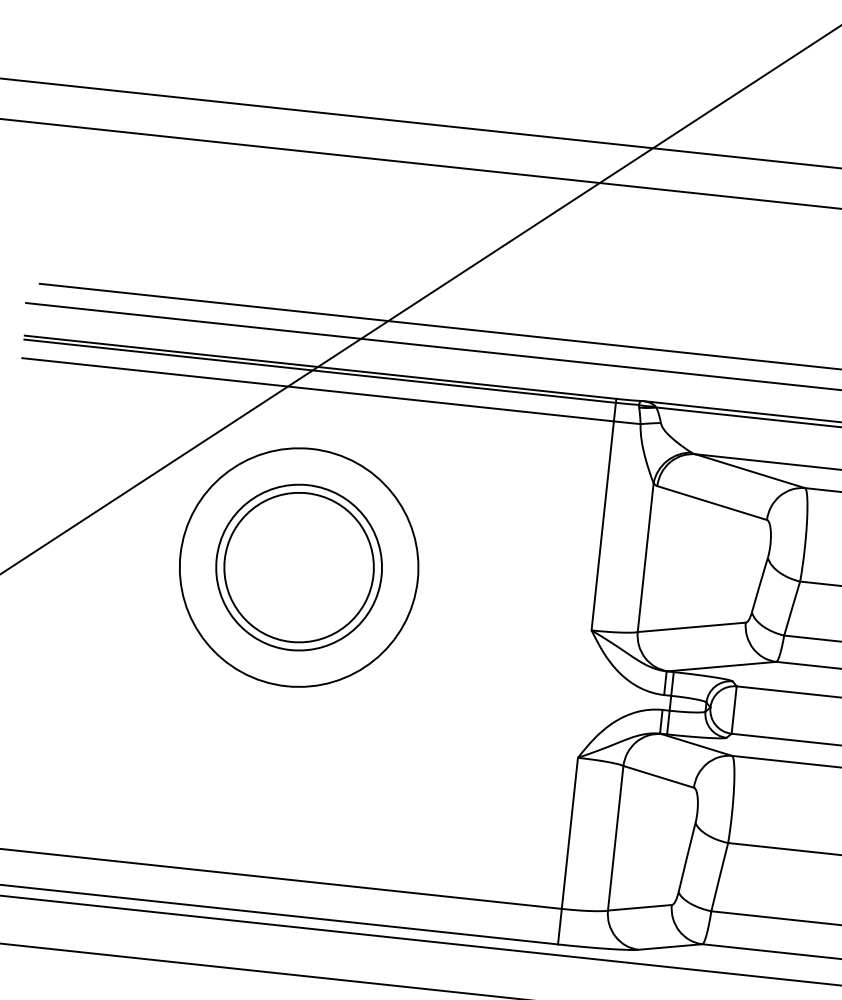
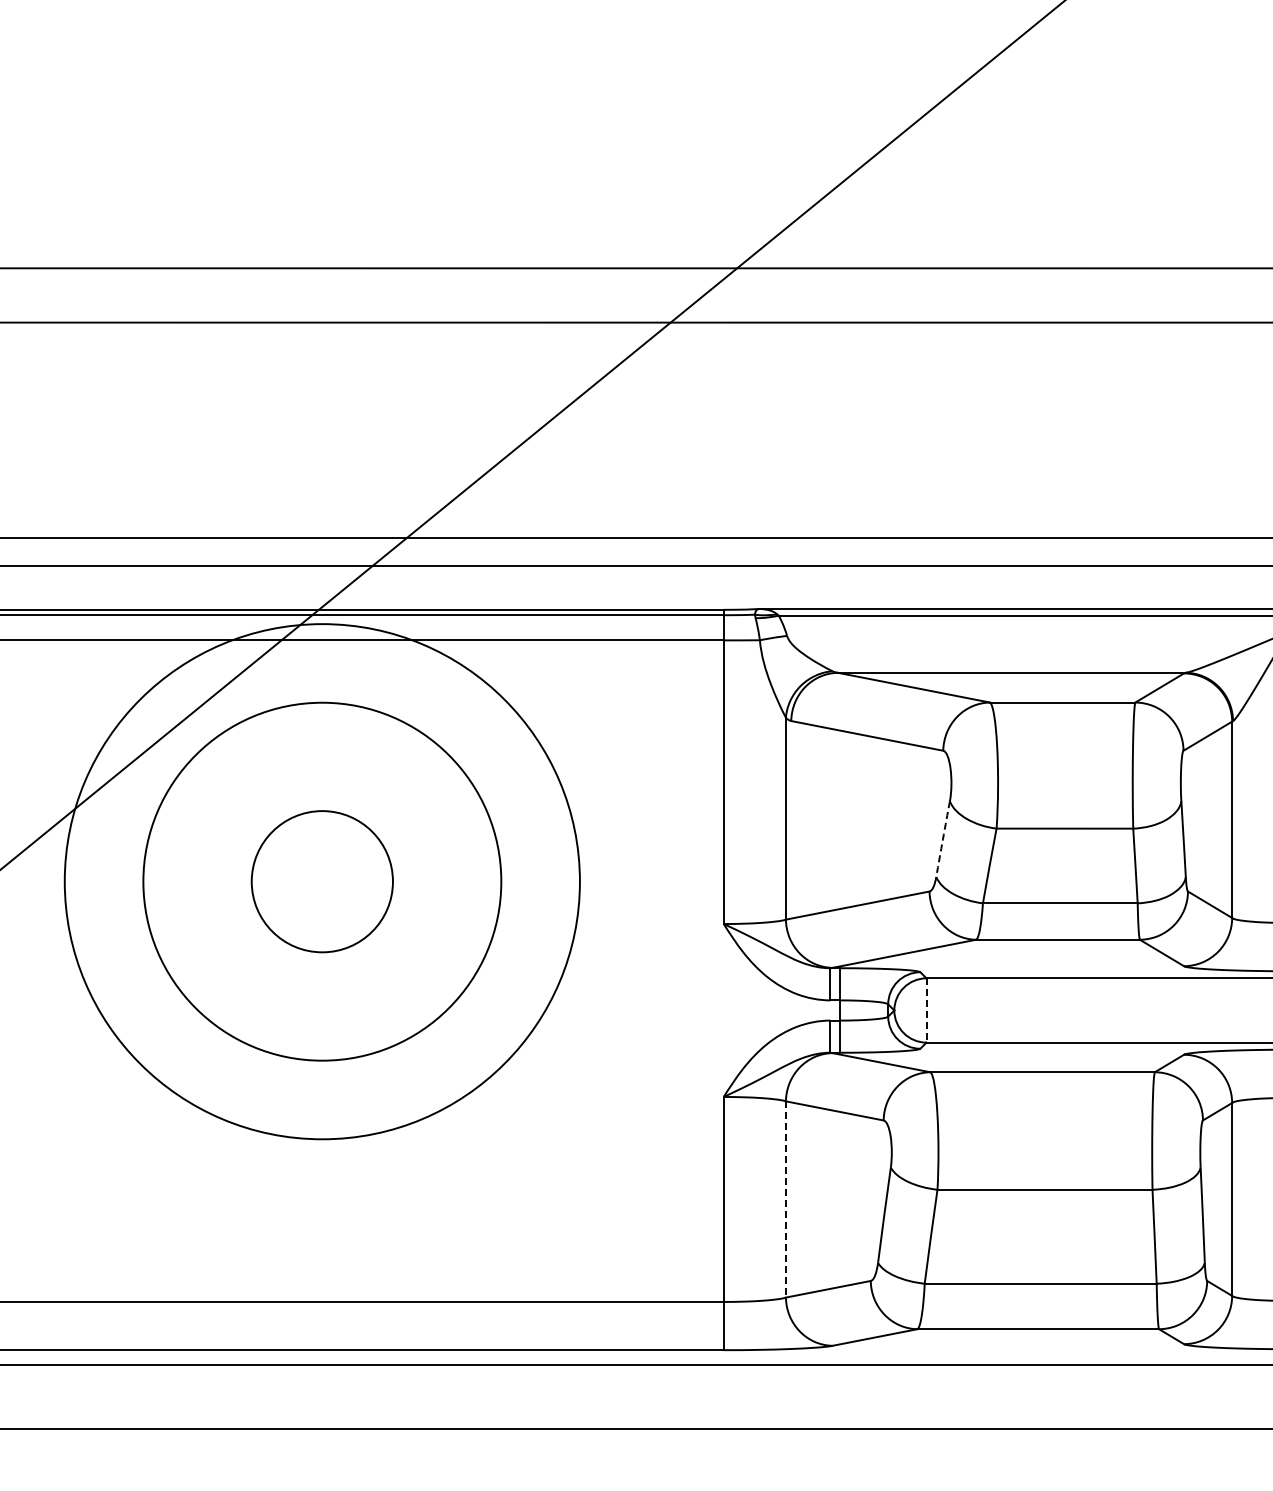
circle: (299, 567) -> (322, 881), size x0.7
circle: (299, 567) -> (322, 881), size x1.6
circle: (299, 567) -> (322, 881), size x1.6
arc: (760, 585) -> (943, 839), solid -> dashed
line: (734, 710) -> (926, 1010), solid -> dashed
line: (615, 838) -> (785, 1199), solid -> dashed

